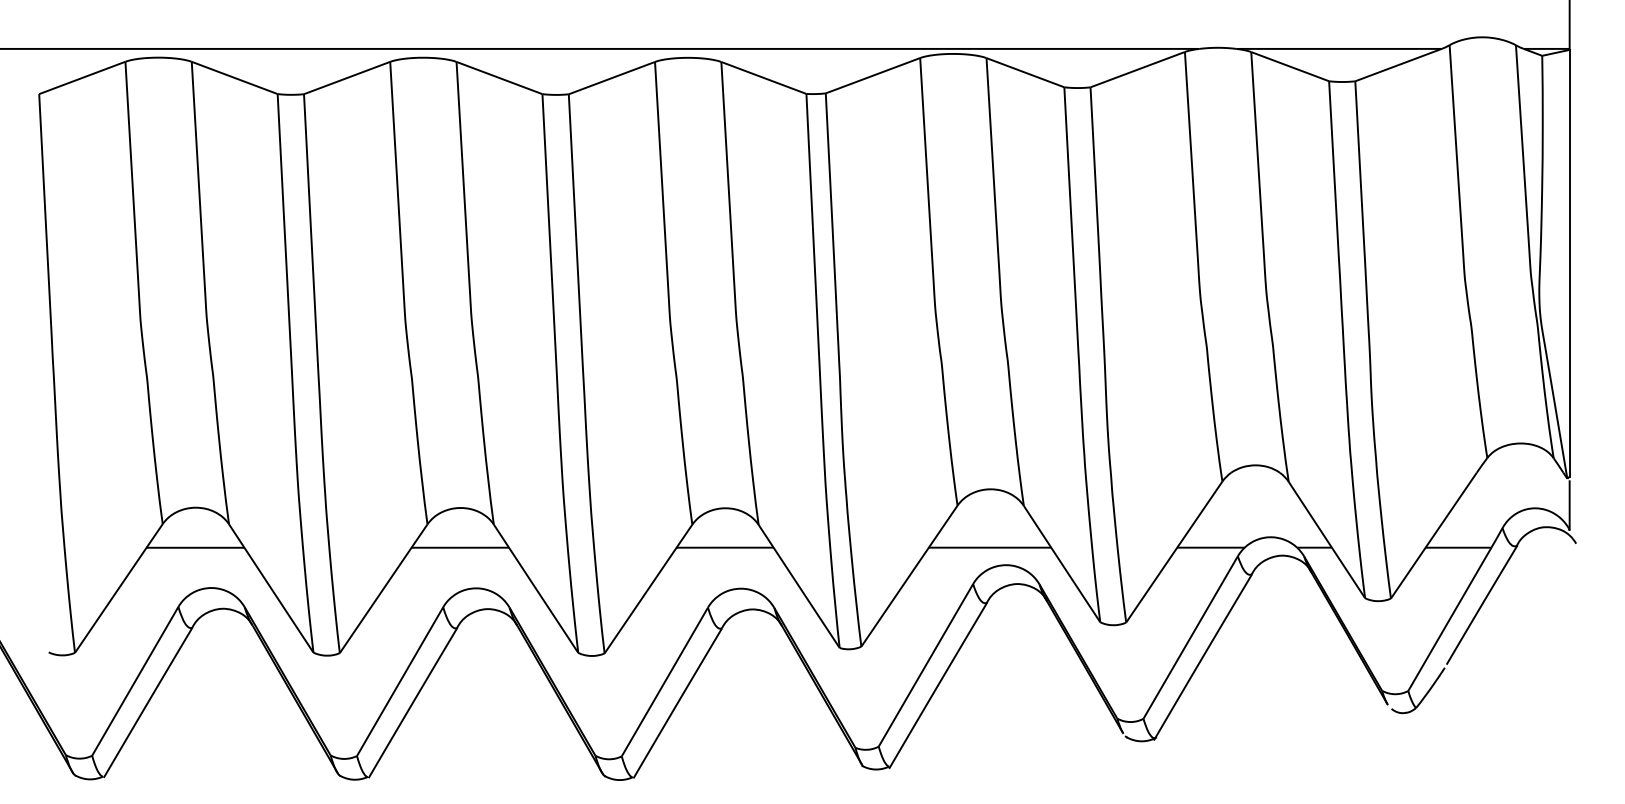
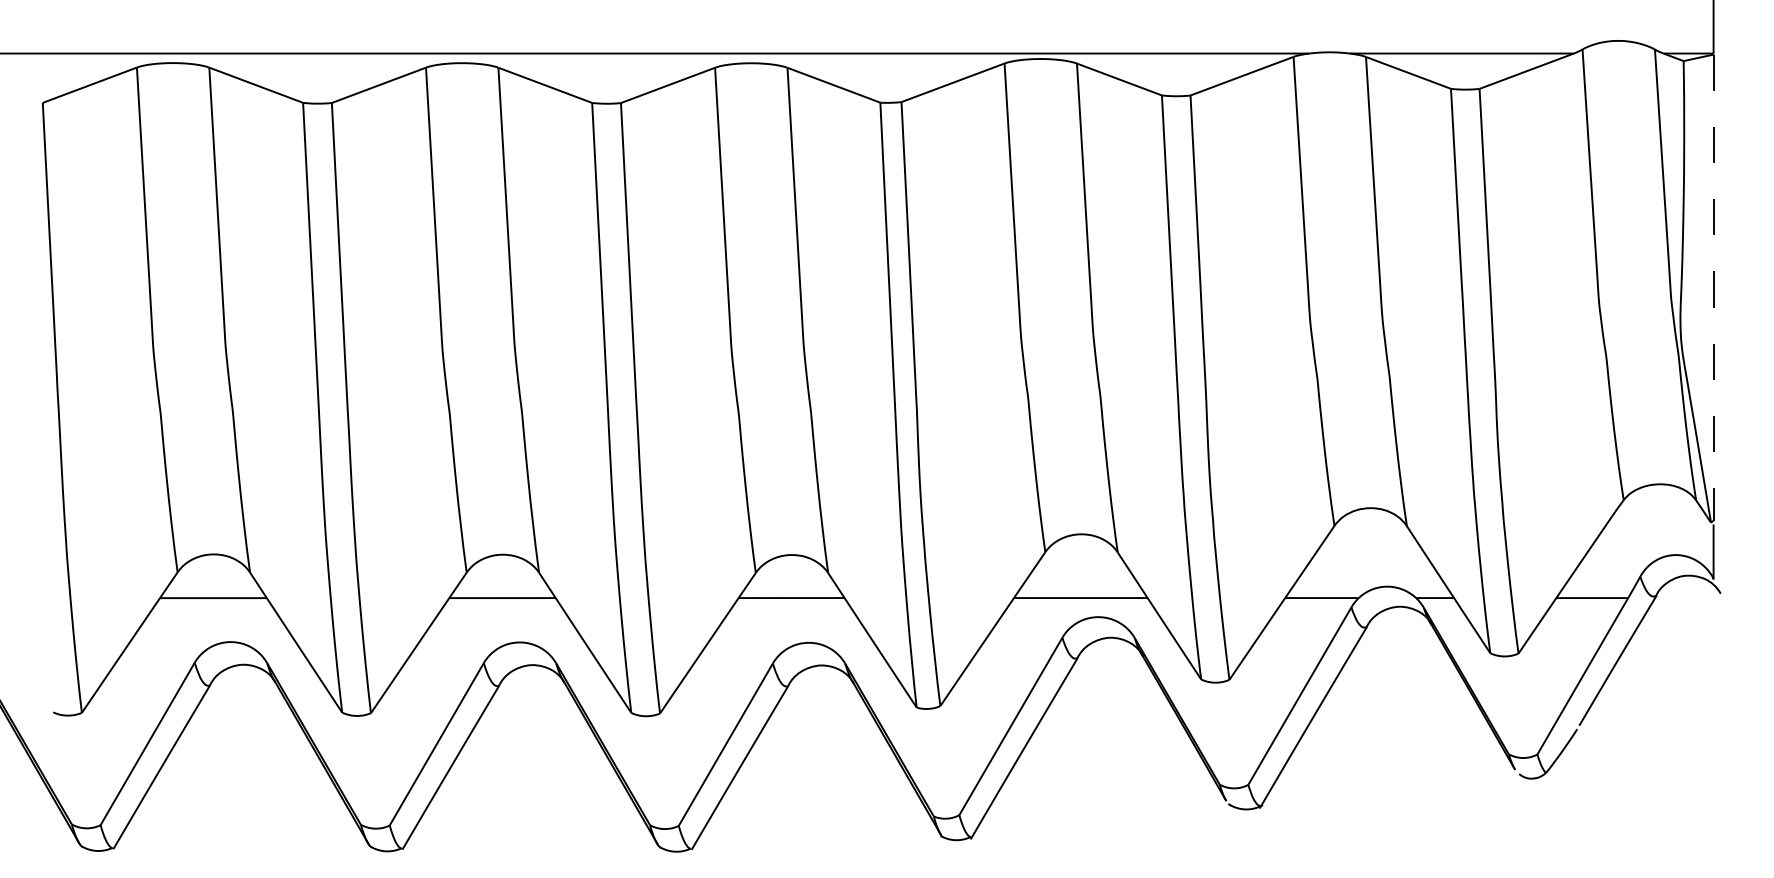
line: (1569, 263) -> (1713, 287), solid -> dashed

